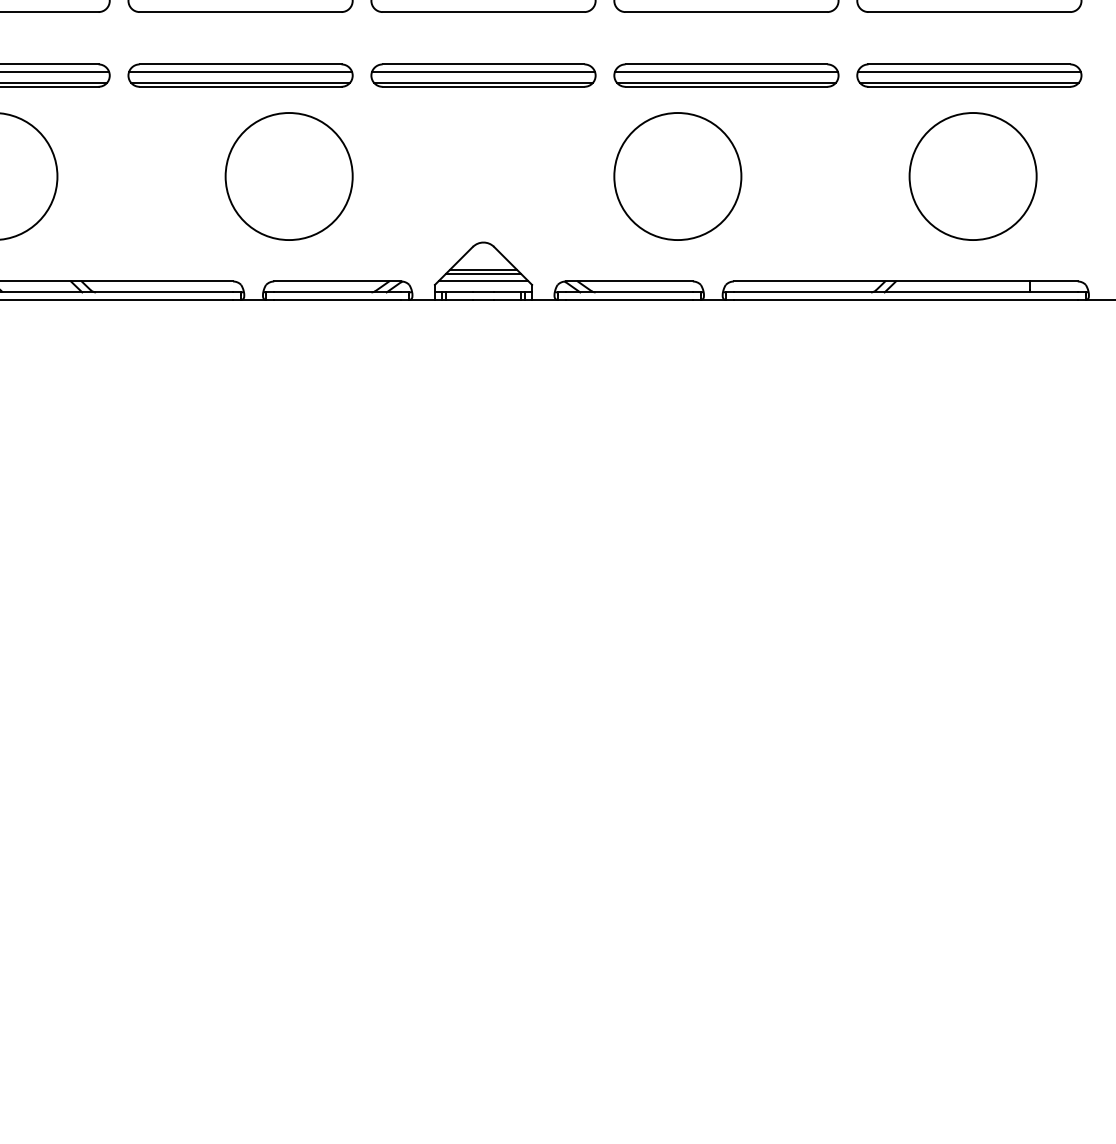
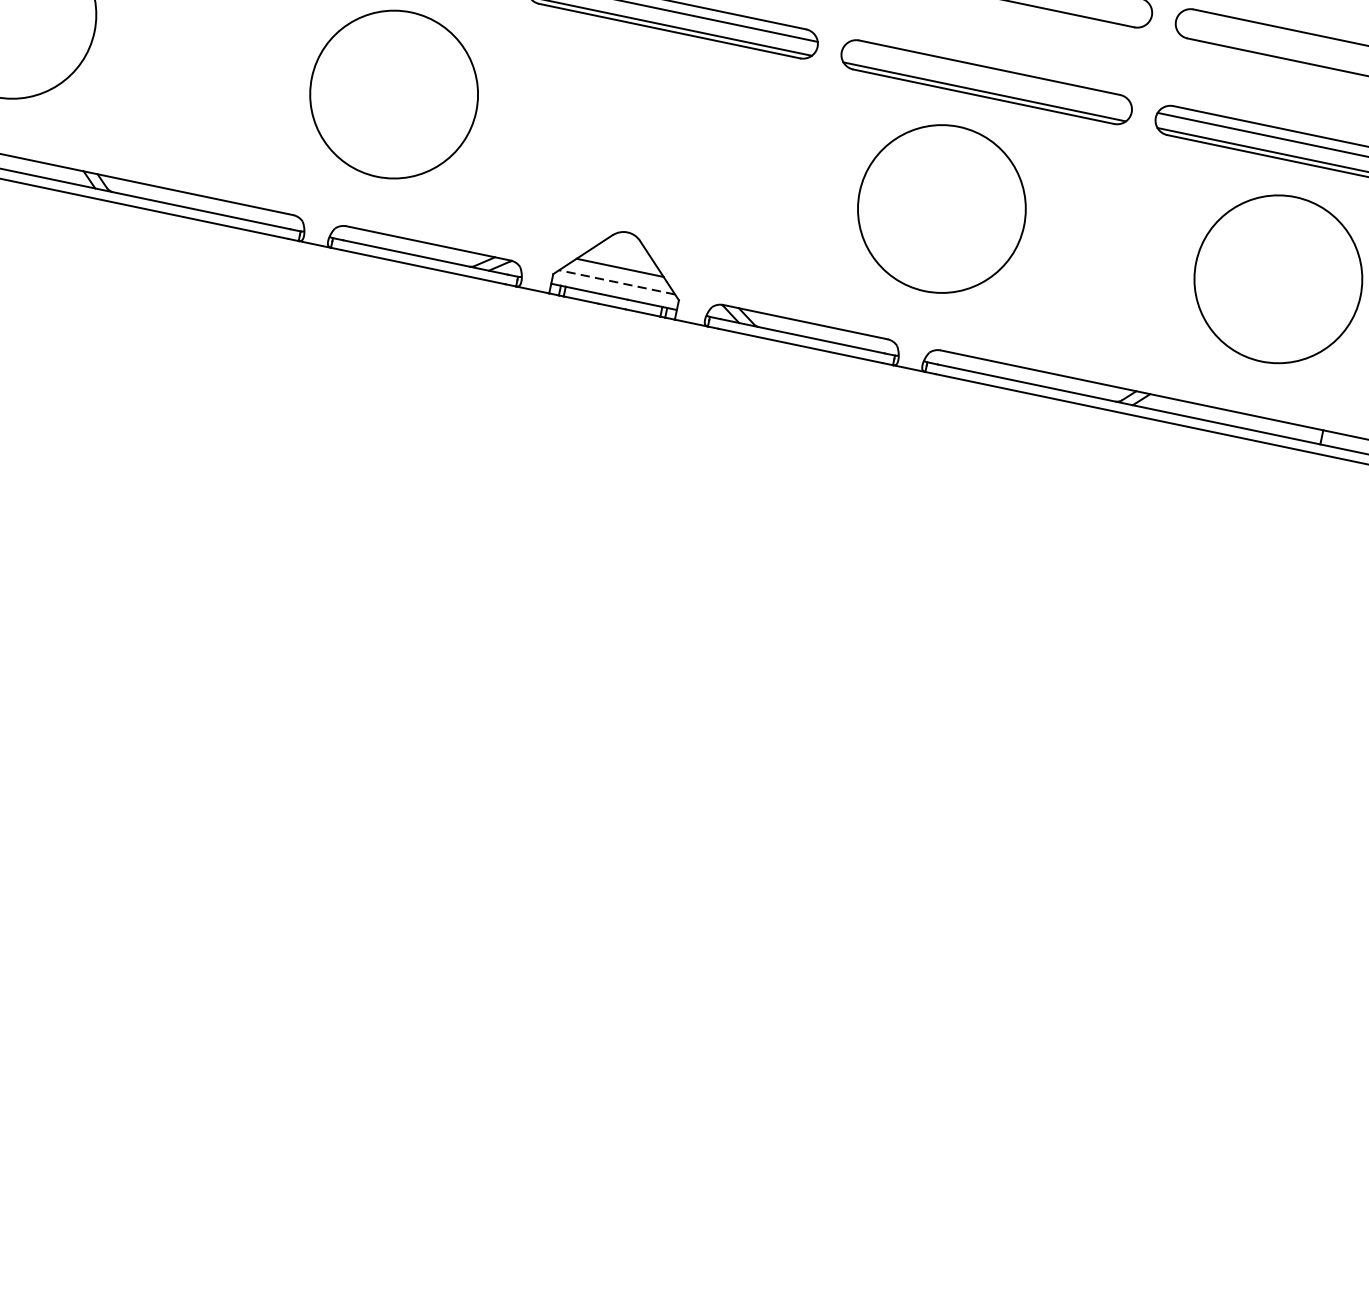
line: (725, 71) -> (986, 76), removed
circle: (677, 176) -> (941, 208), moved
line: (483, 273) -> (619, 272), removed
line: (483, 281) -> (617, 282), solid -> dashed

